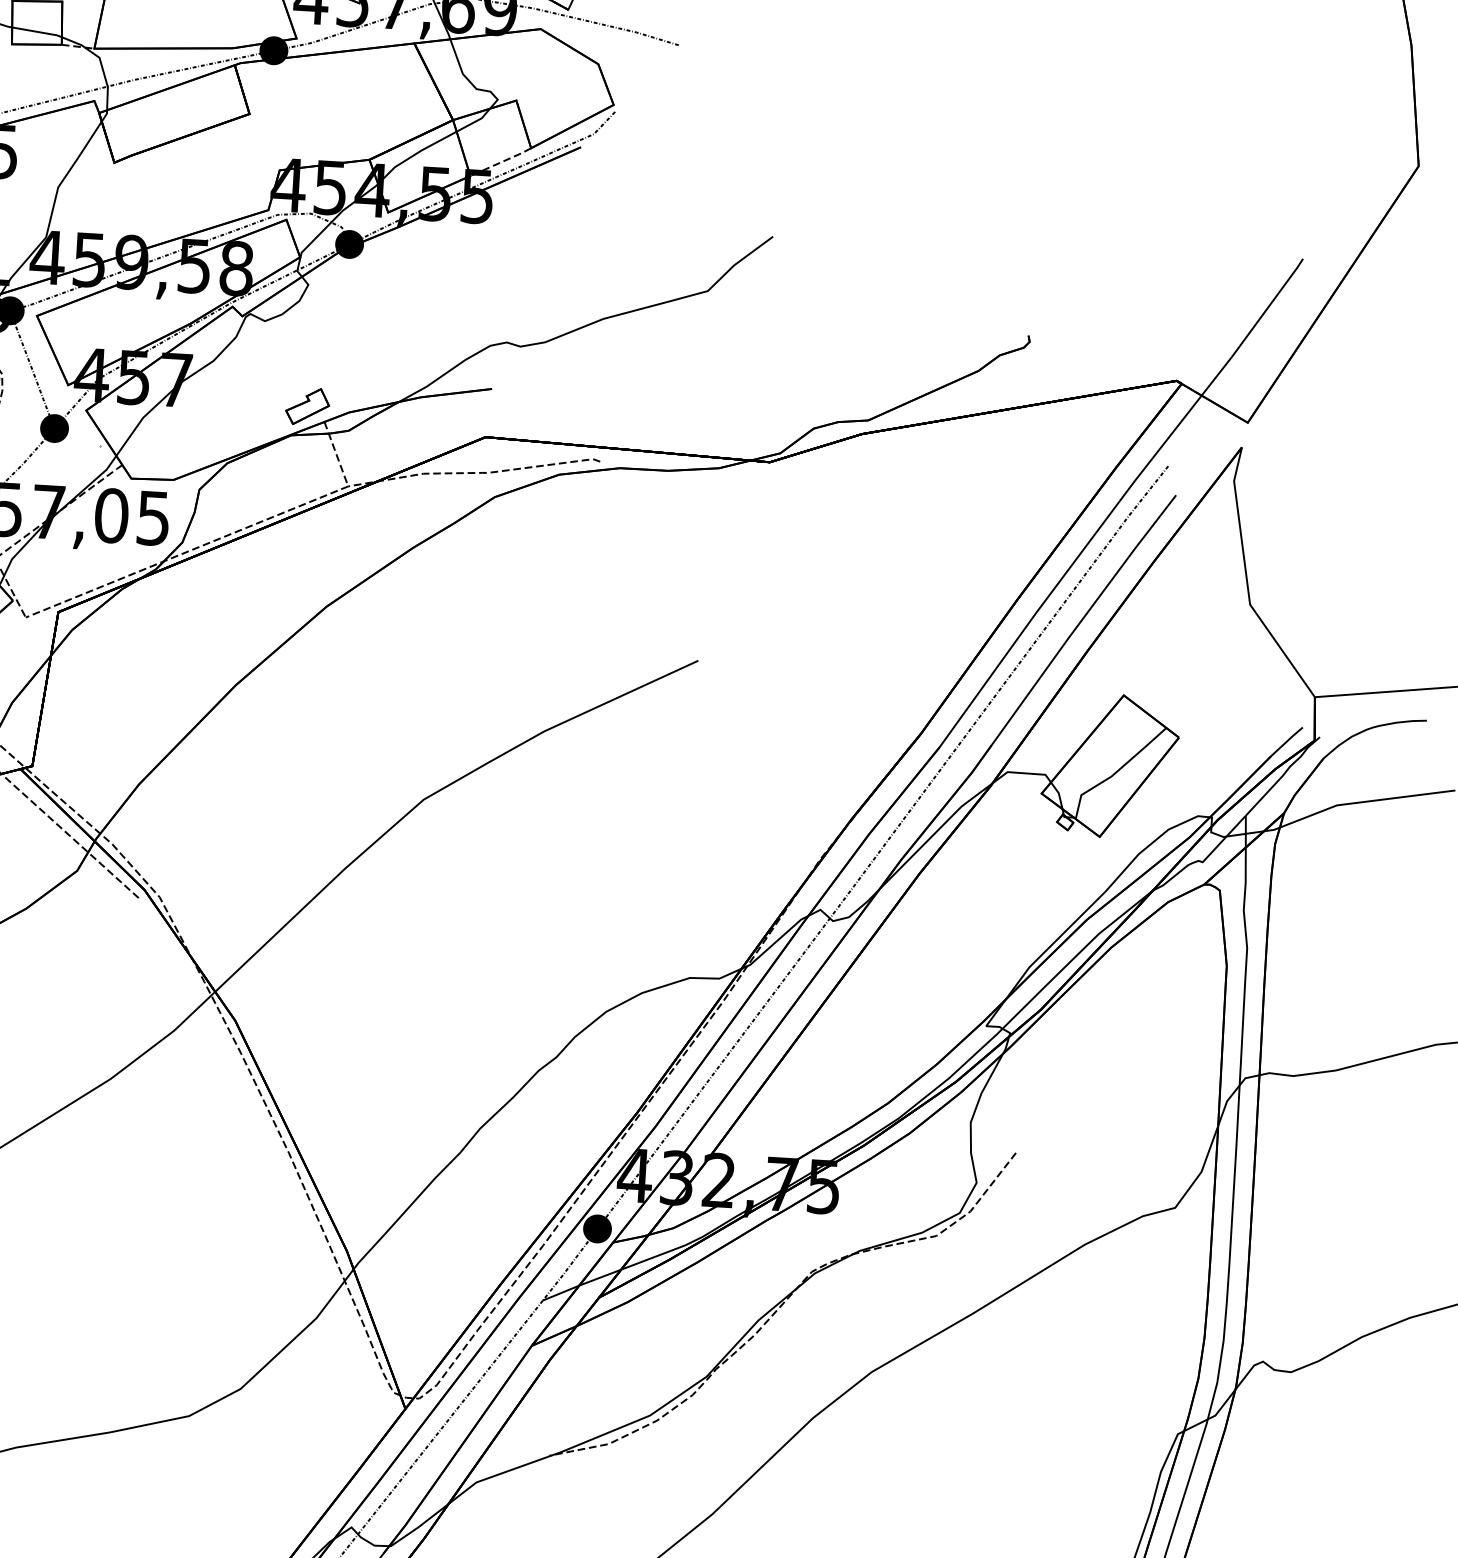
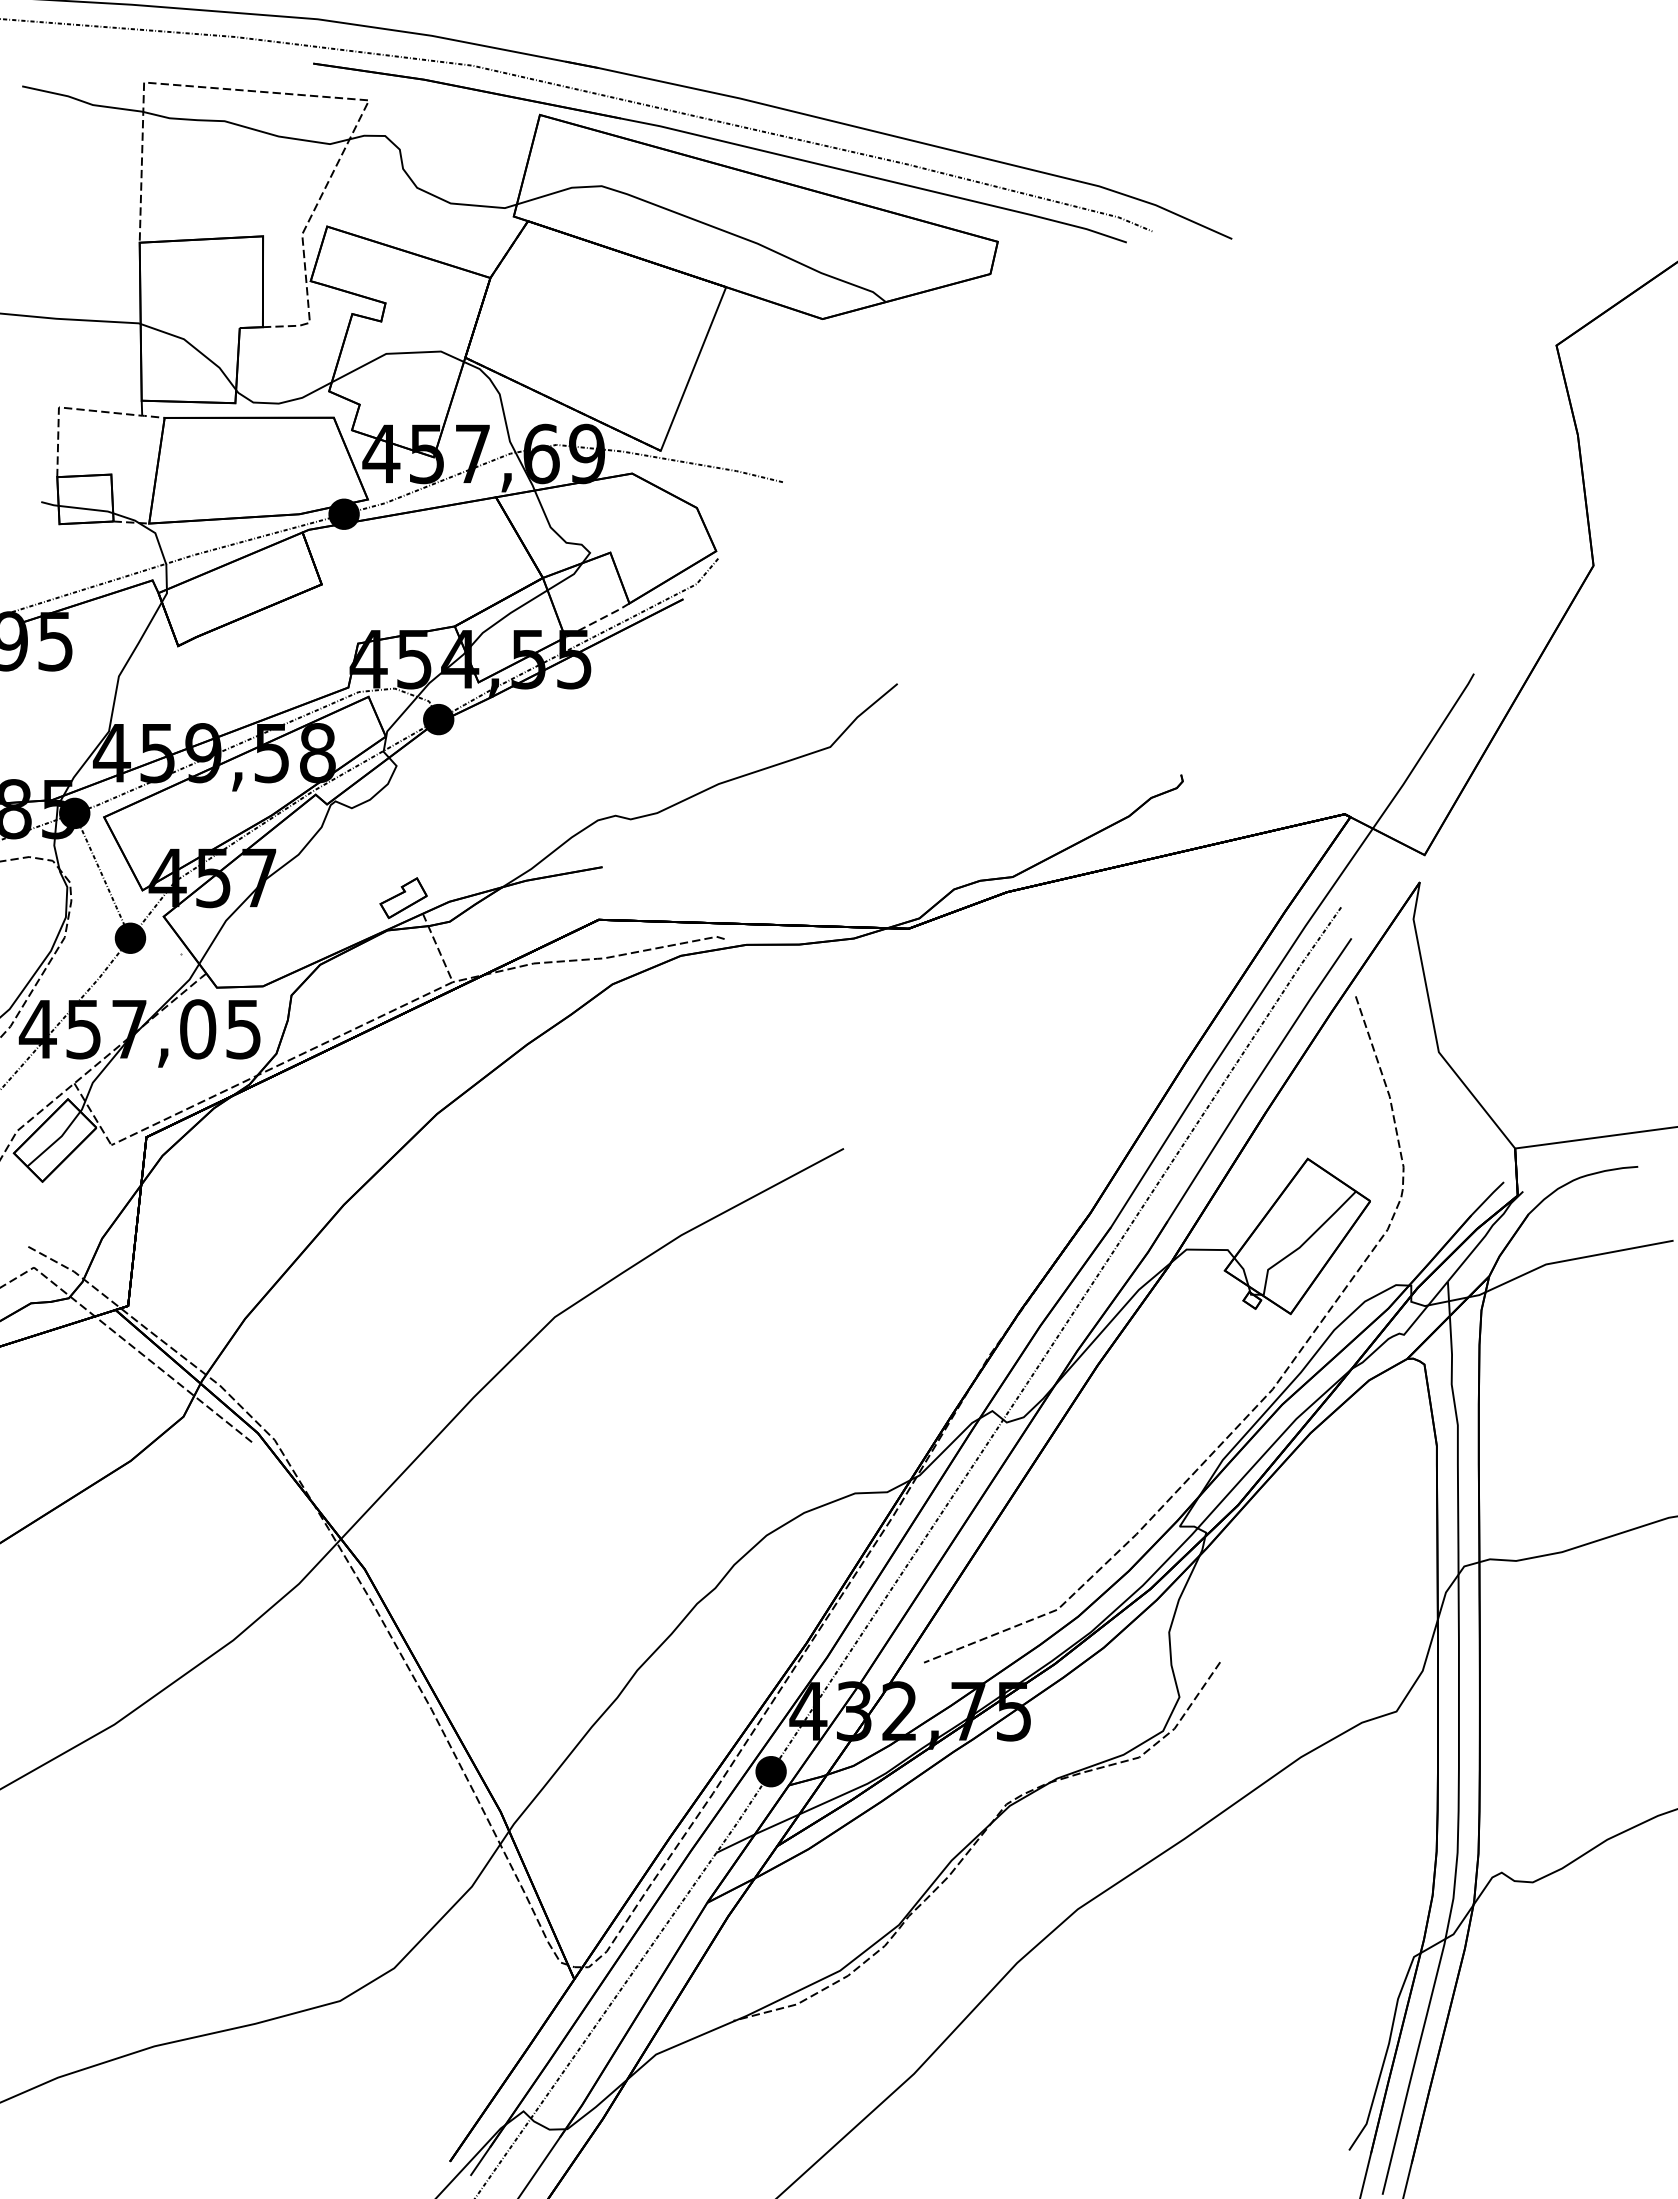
curve: (1054, 926) -> (1247, 1414), added

